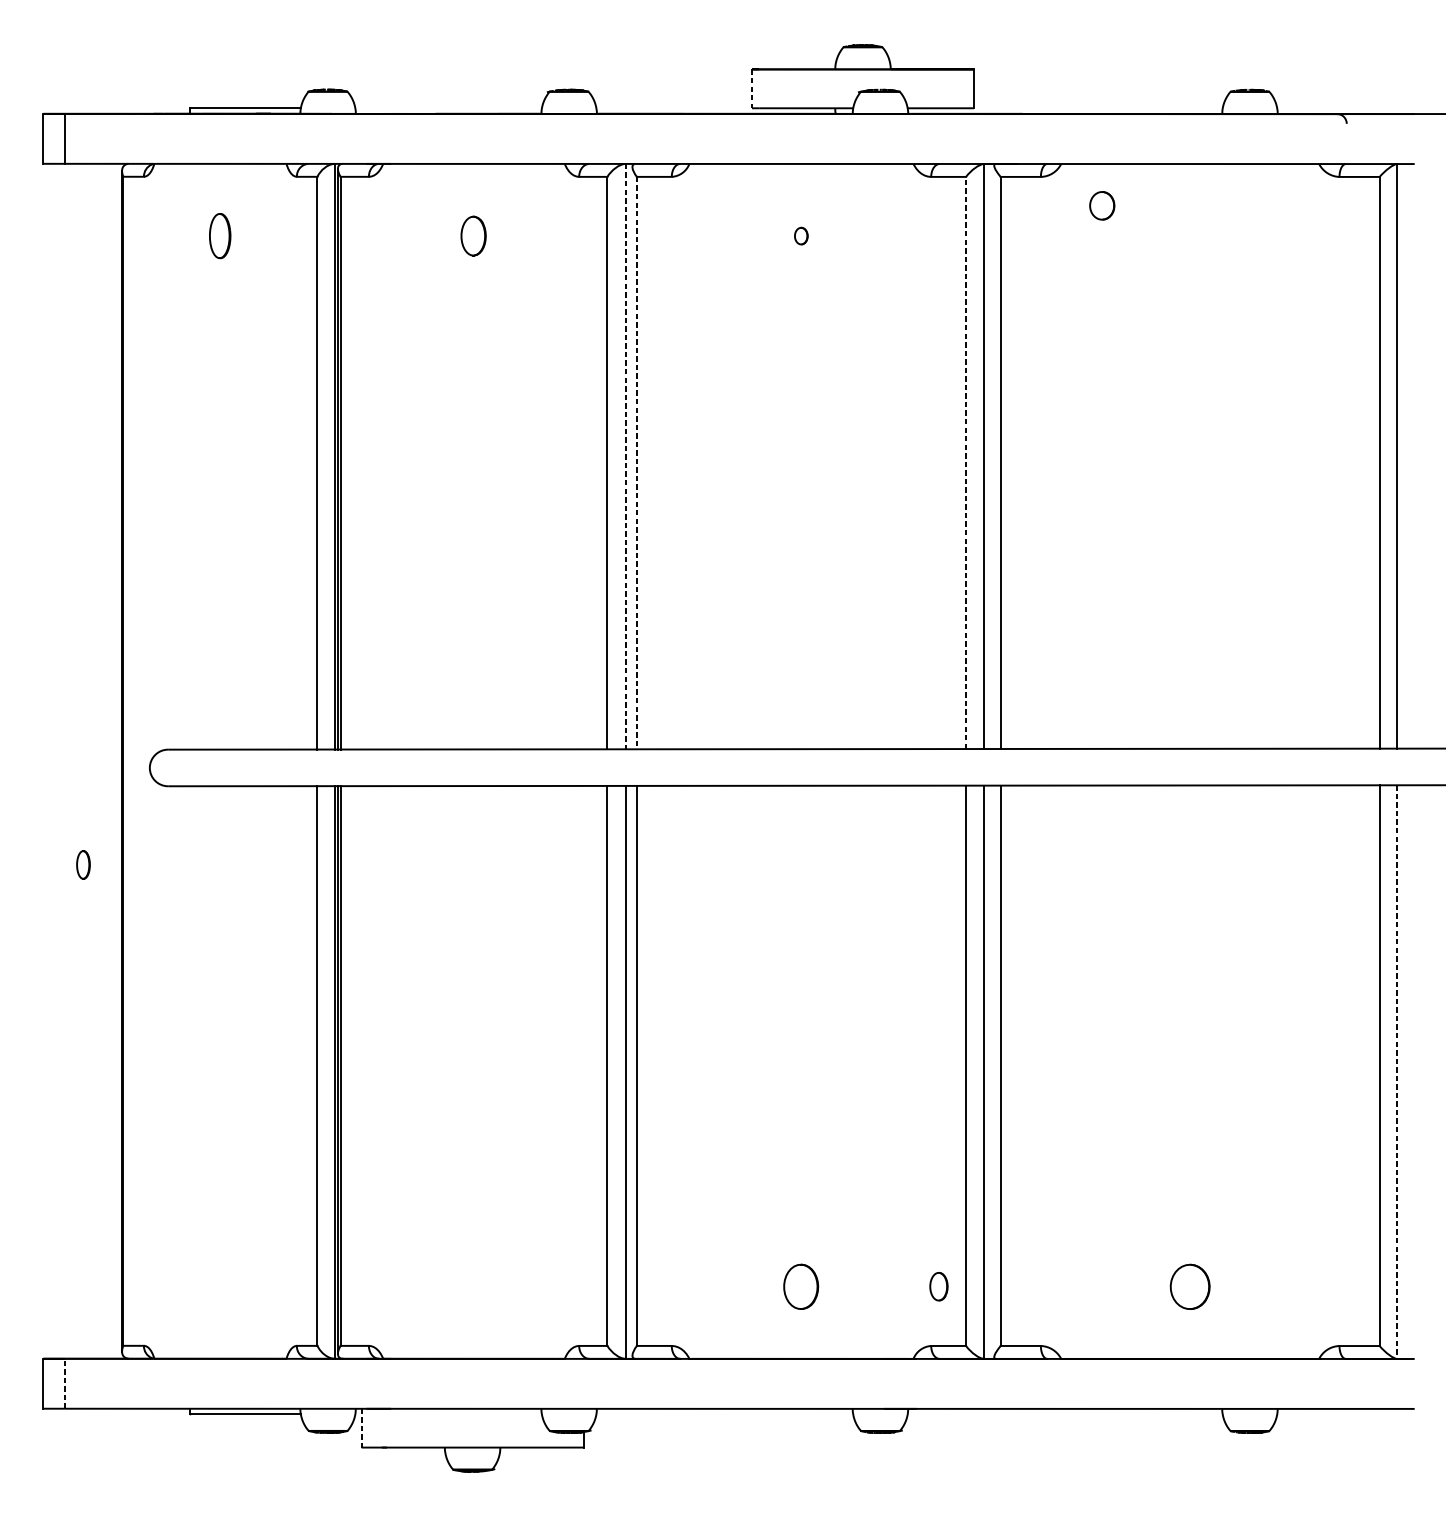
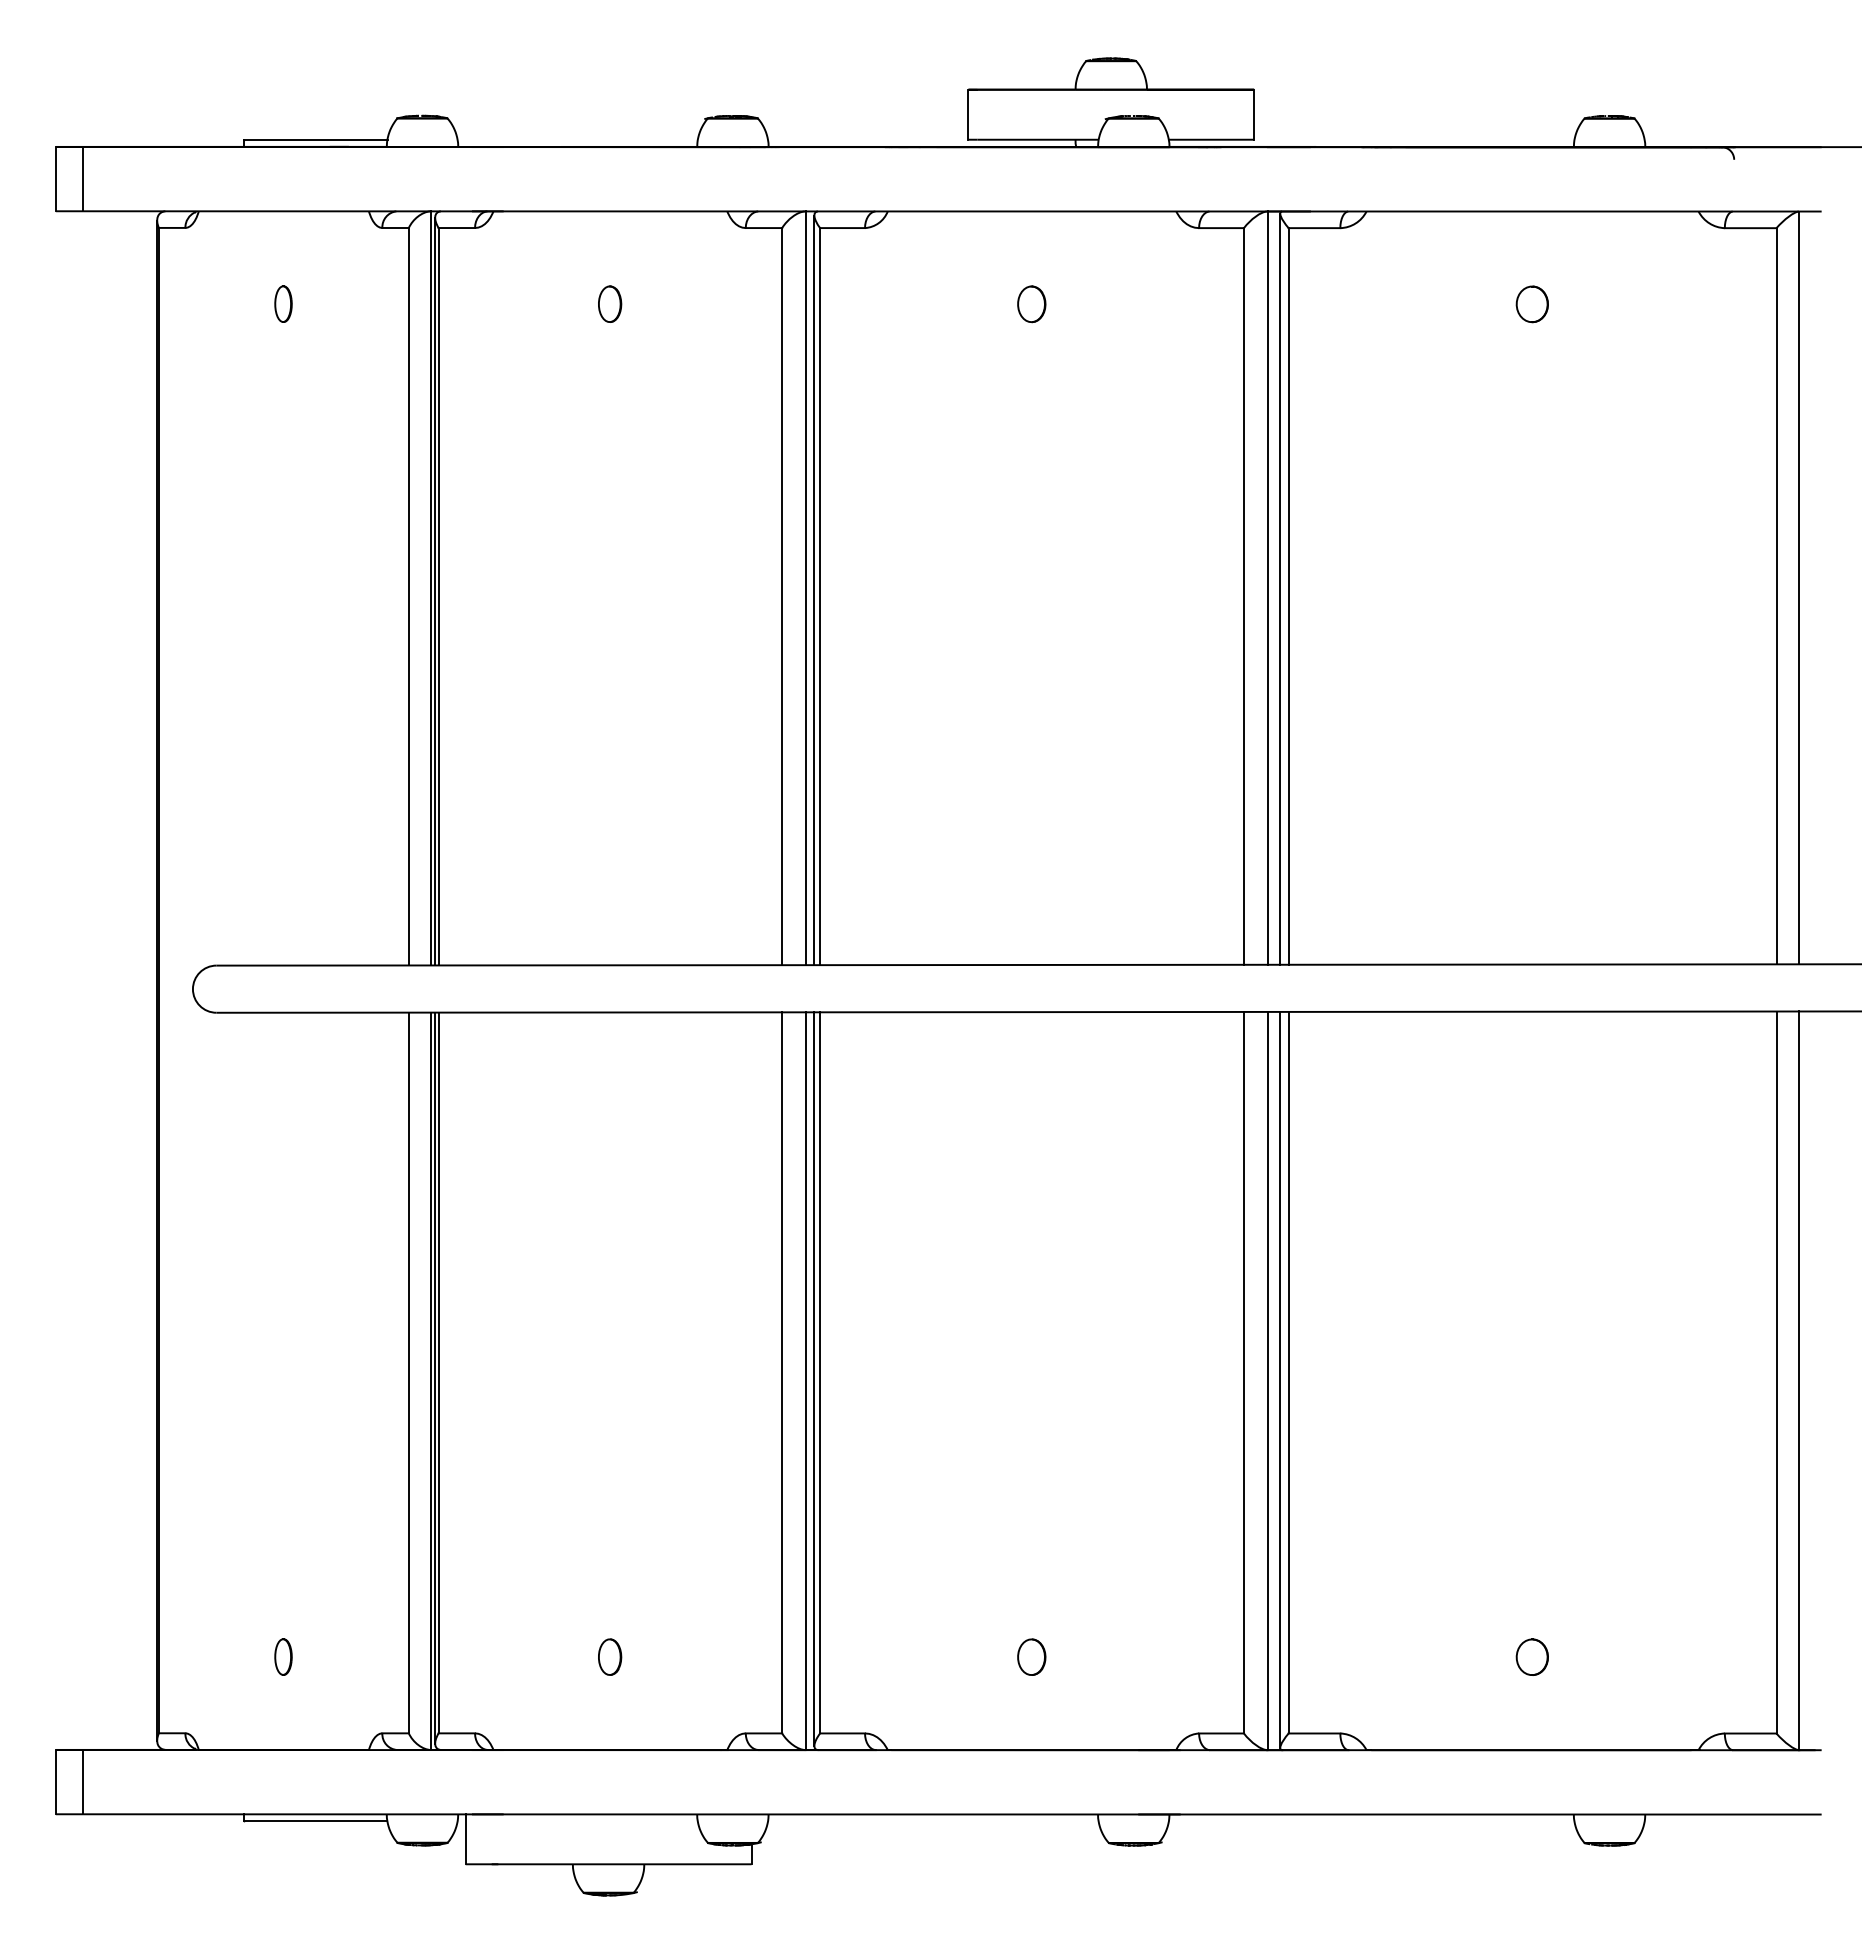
line: (752, 89) -> (968, 115), dashed -> solid
part: (1101, 205) -> (1531, 304), moved
part: (220, 235) -> (283, 303), size x0.62
part: (474, 235) -> (610, 303), size x0.71
part: (801, 236) -> (1031, 304), size x1.67
line: (625, 456) -> (805, 588), dashed -> solid
line: (994, 456) -> (1280, 588), added
line: (632, 458) -> (814, 590), added
line: (965, 462) -> (1243, 595), dashed -> solid
line: (637, 463) -> (820, 596), dashed -> solid
part: (83, 864) -> (283, 1656), moved
line: (632, 1071) -> (814, 1379), added
line: (994, 1071) -> (1280, 1379), added
line: (1397, 1072) -> (1799, 1381), dashed -> solid
part: (801, 1286) -> (1031, 1656), size x0.62
part: (939, 1286) -> (610, 1656), moved
part: (1189, 1286) -> (1531, 1656), size x0.62
line: (64, 1383) -> (83, 1781), dashed -> solid
line: (361, 1428) -> (465, 1839), dashed -> solid

